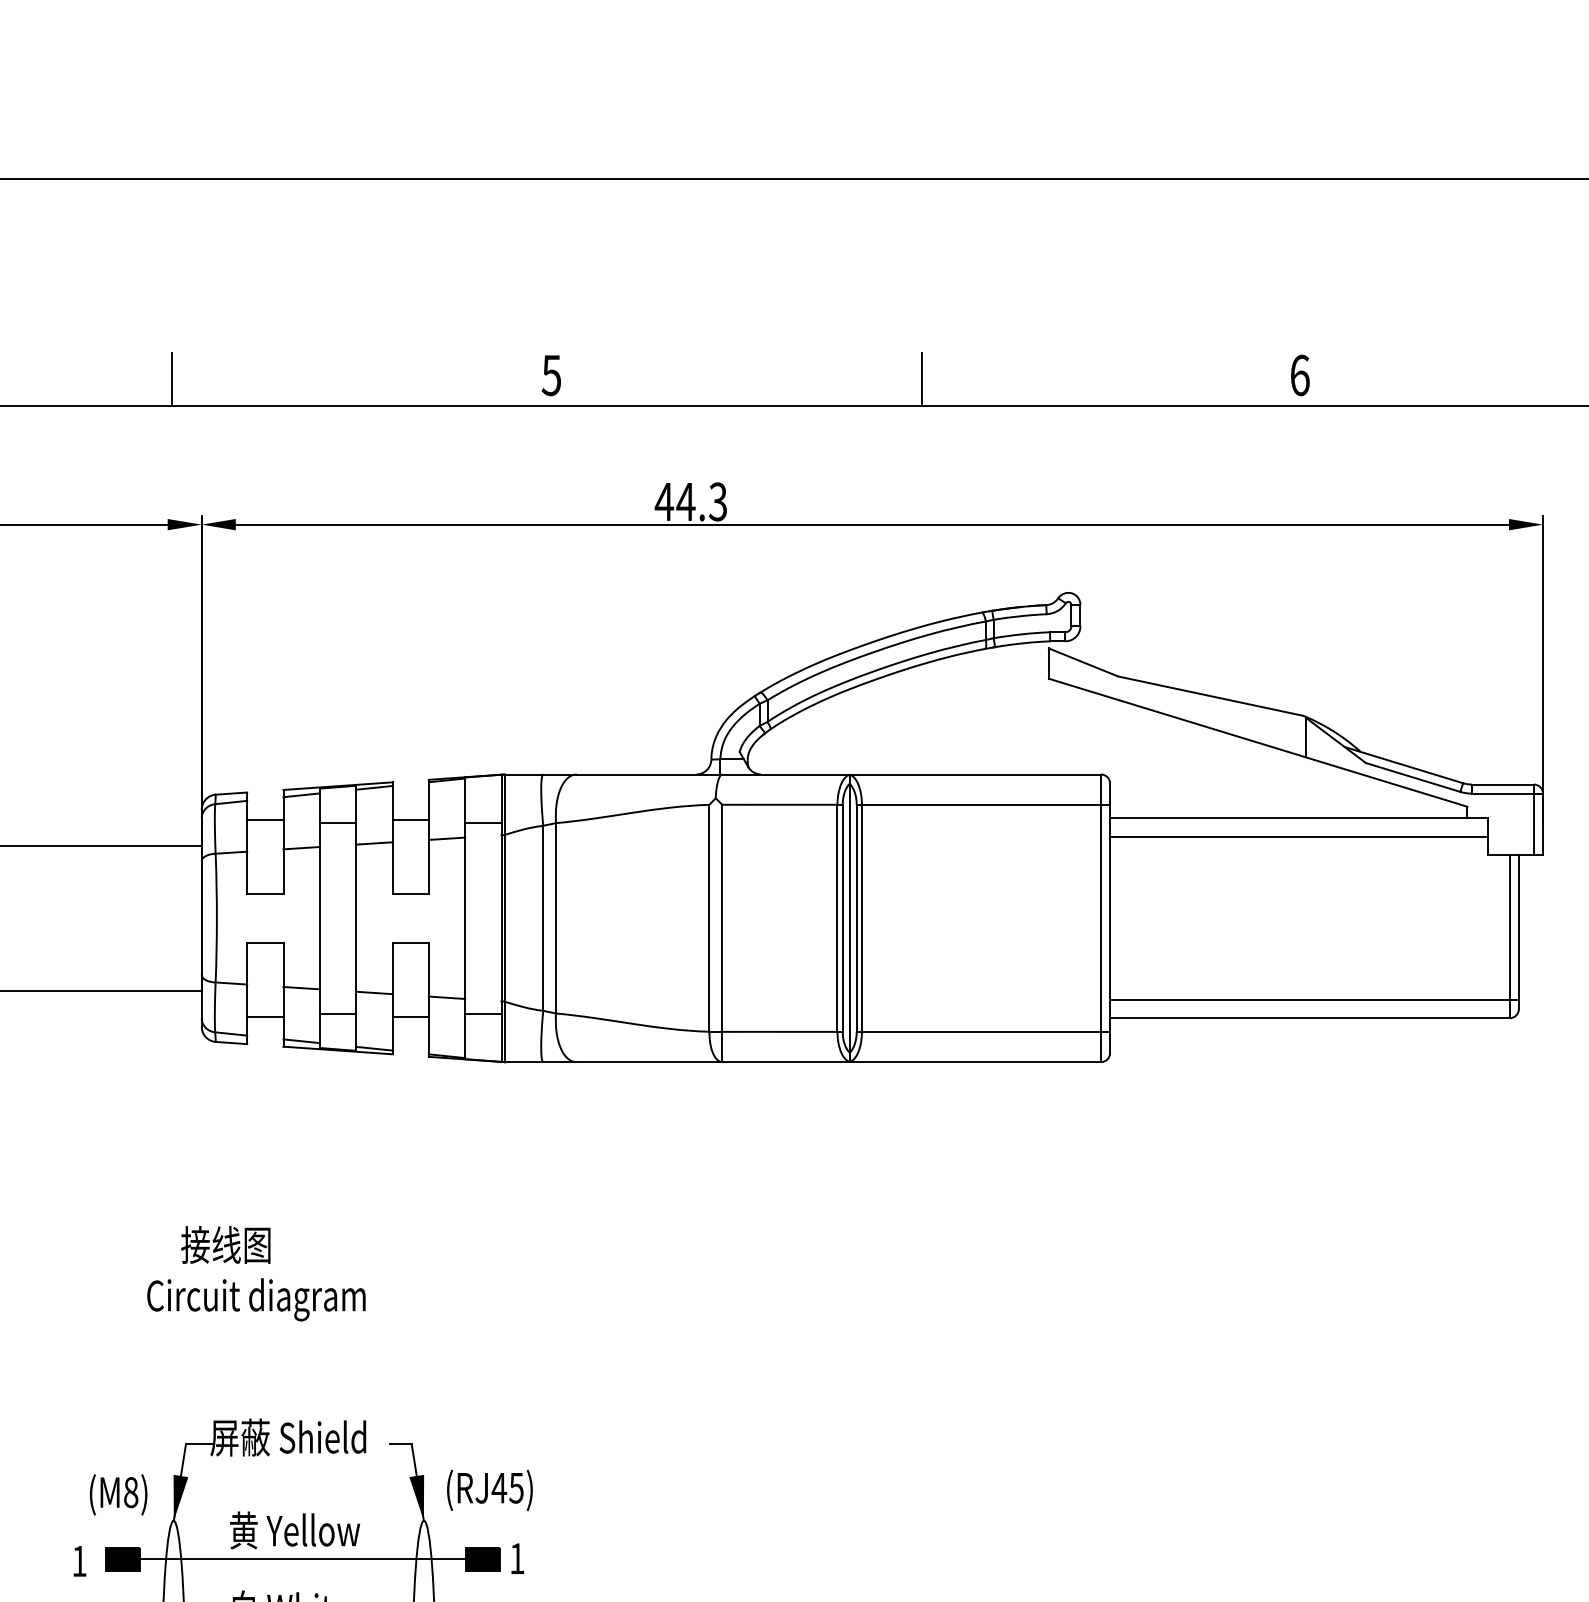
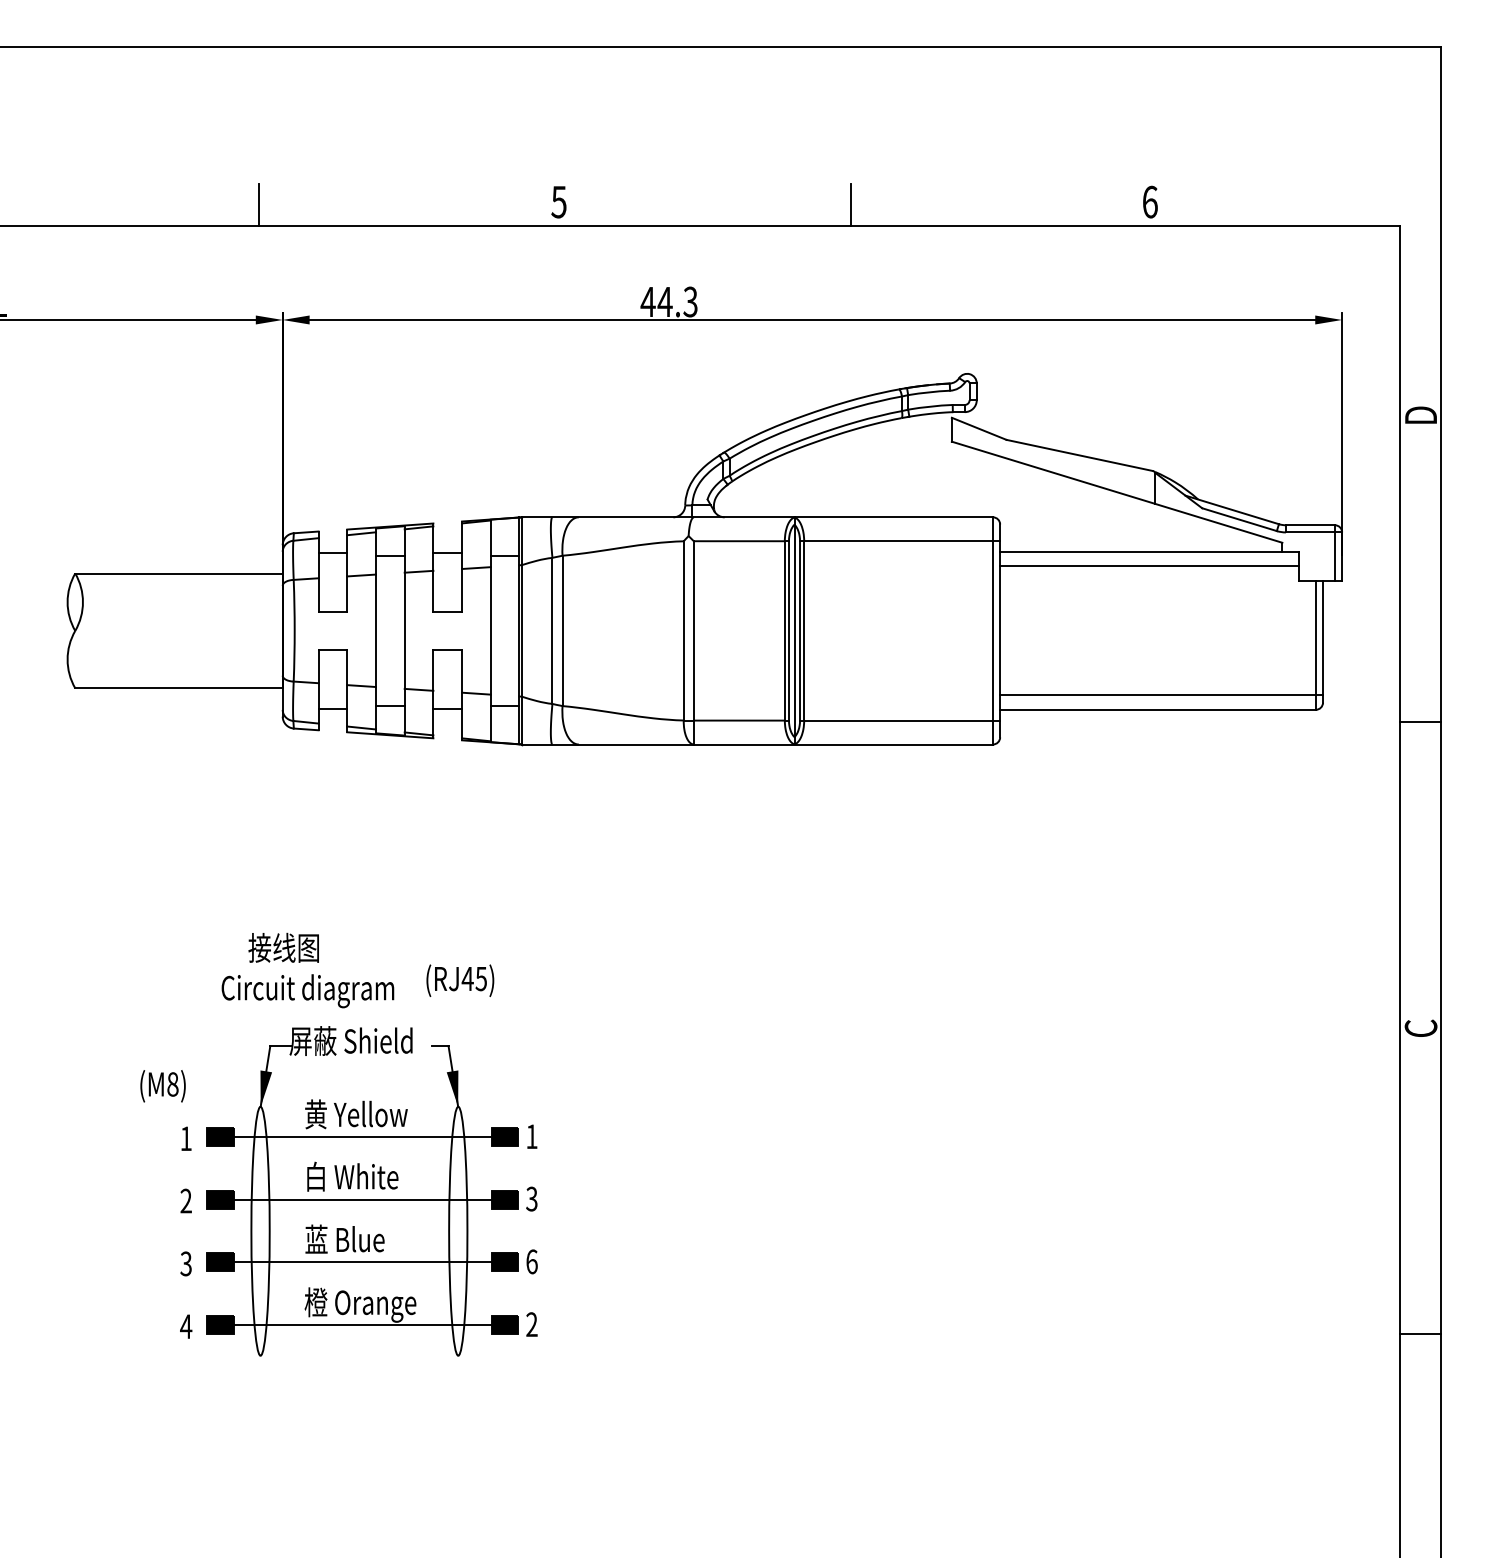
text: (255, 1273) -> (307, 970), moved
text: (490, 1490) -> (460, 980), moved
text: (117, 1495) -> (162, 1086), moved

